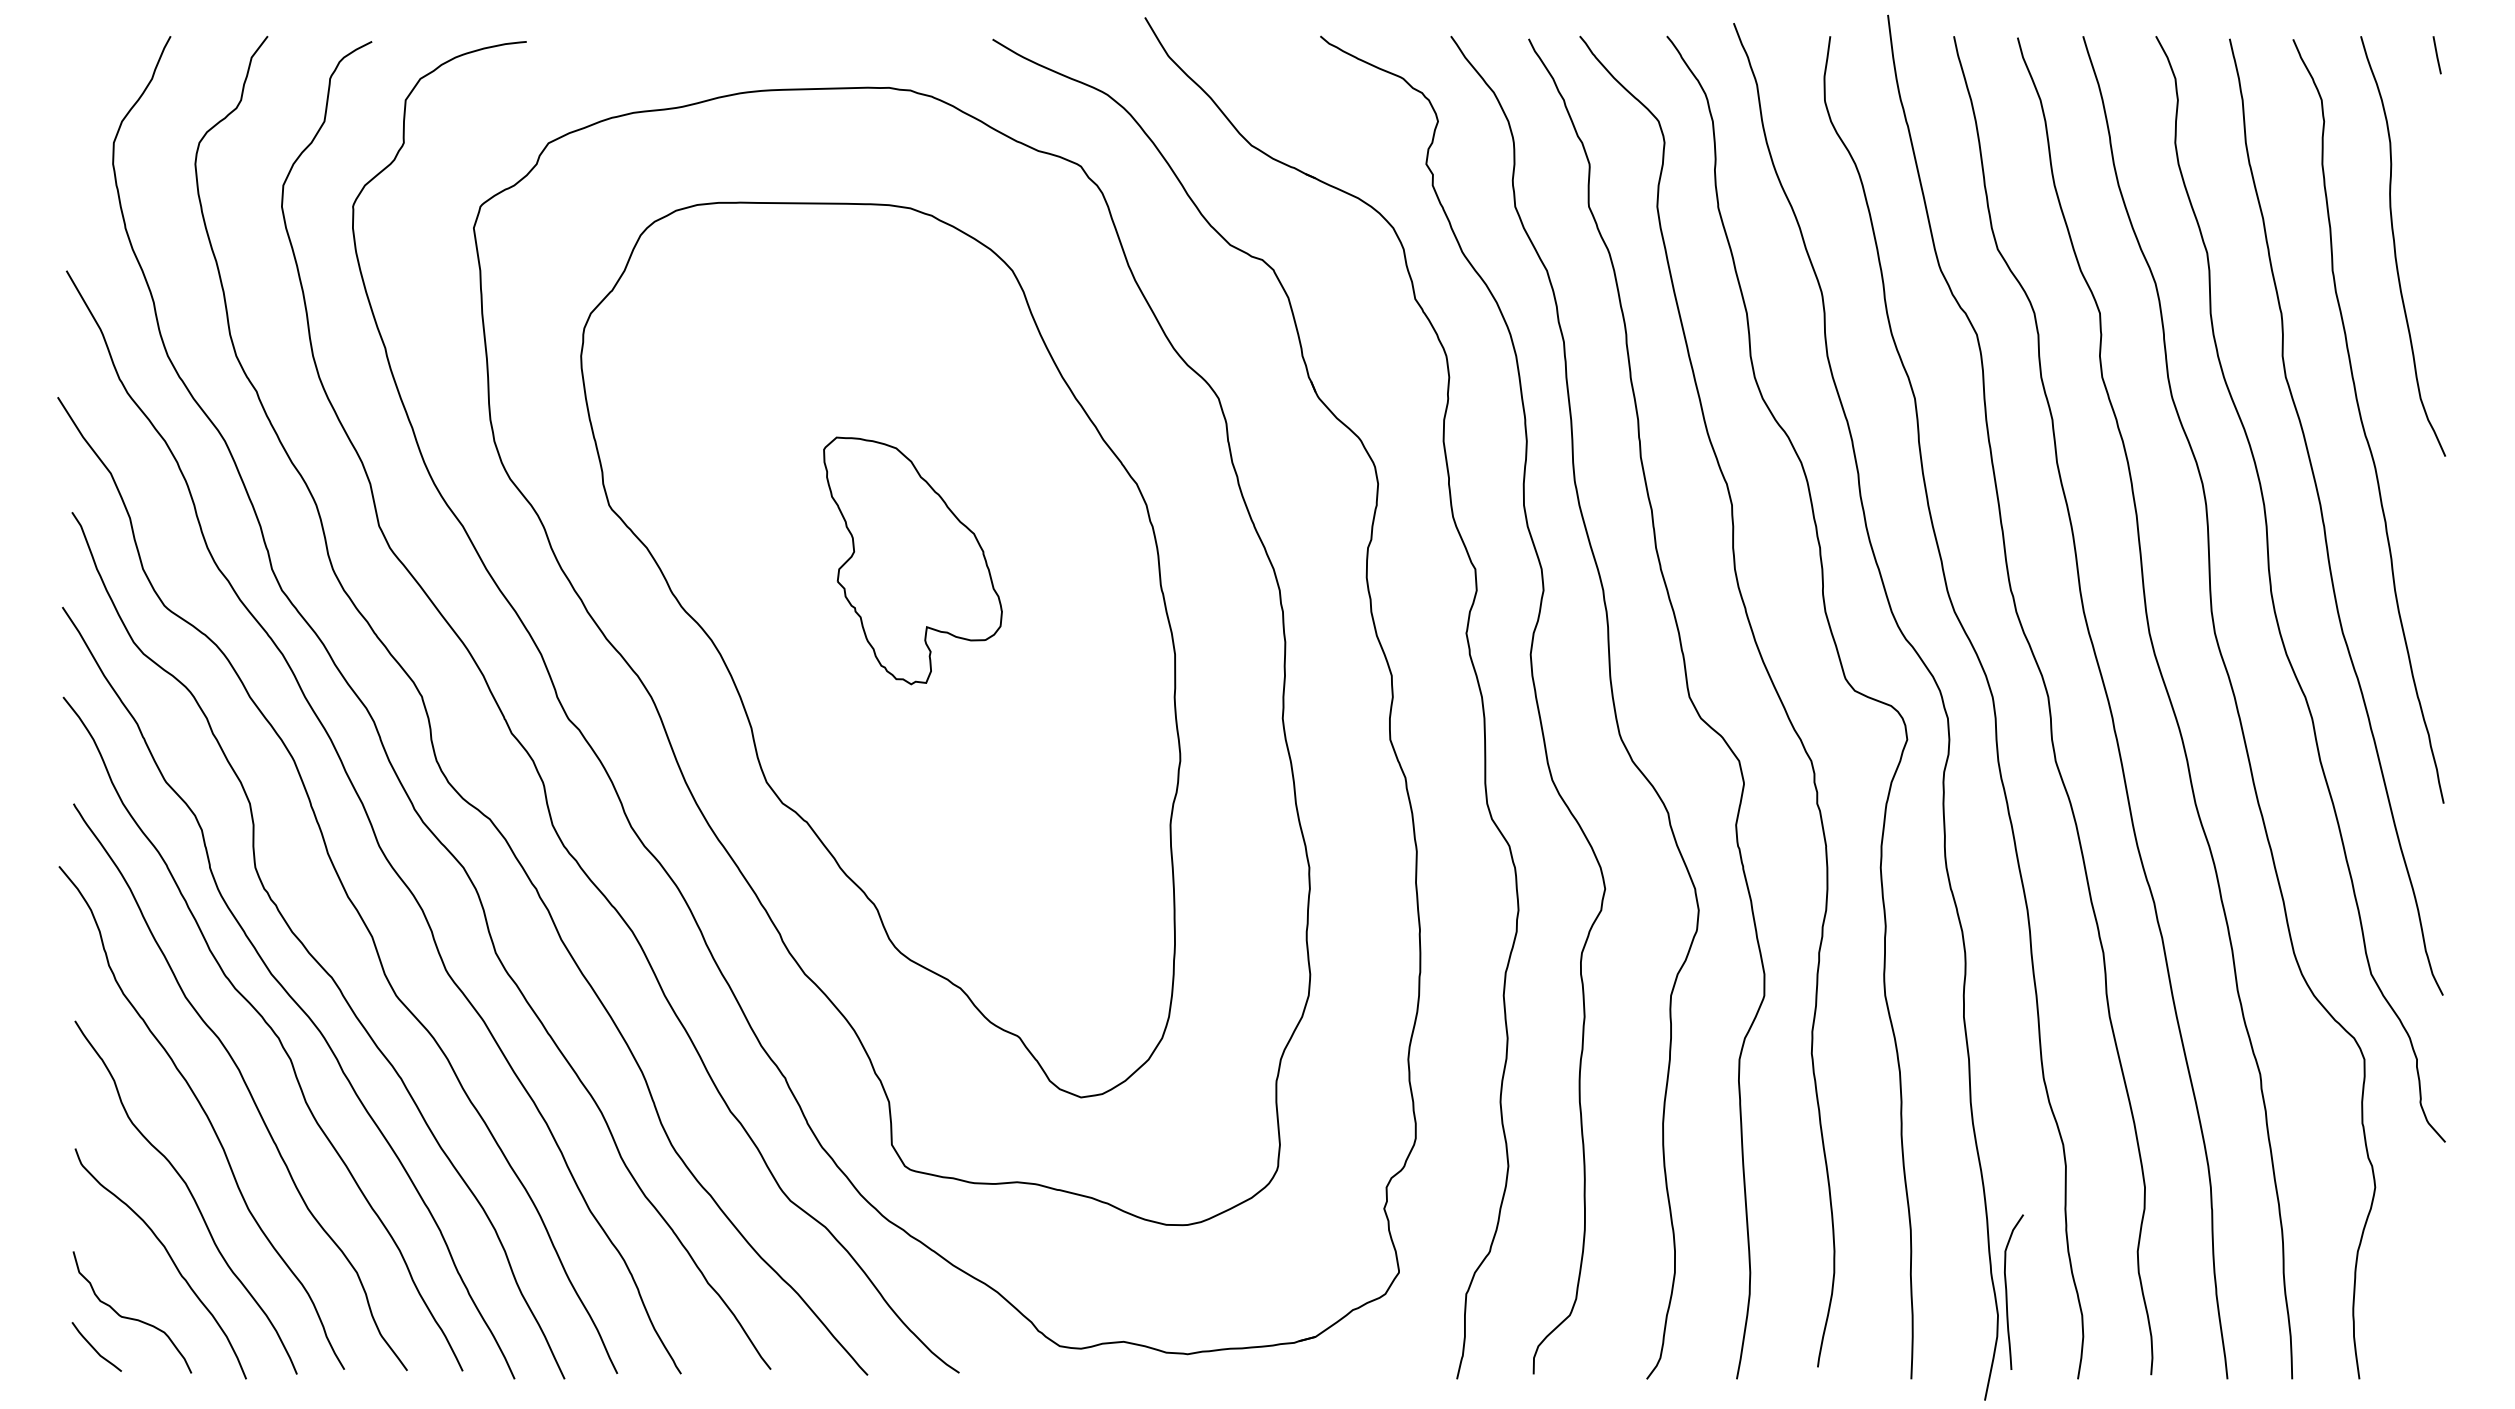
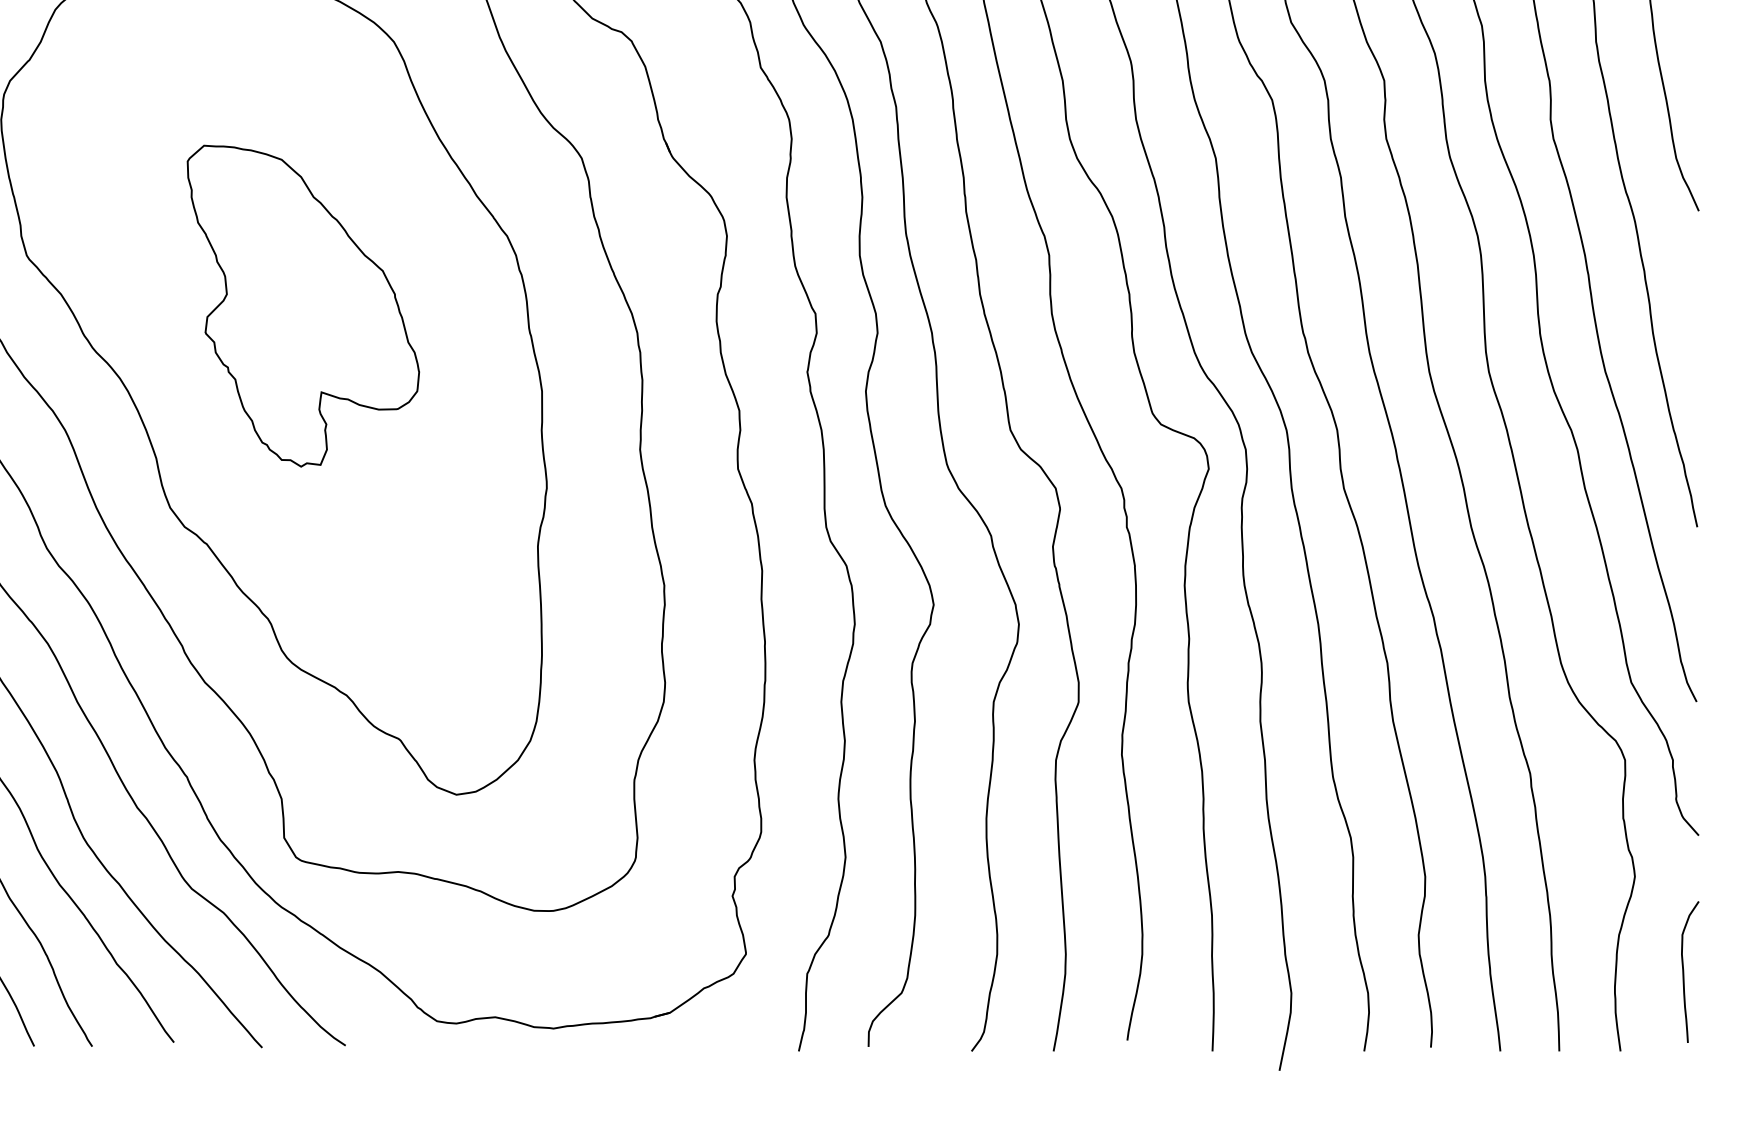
part: (912, 560) -> (302, 305), size x1.43
curve: (2007, 1291) -> (1684, 971), moved

